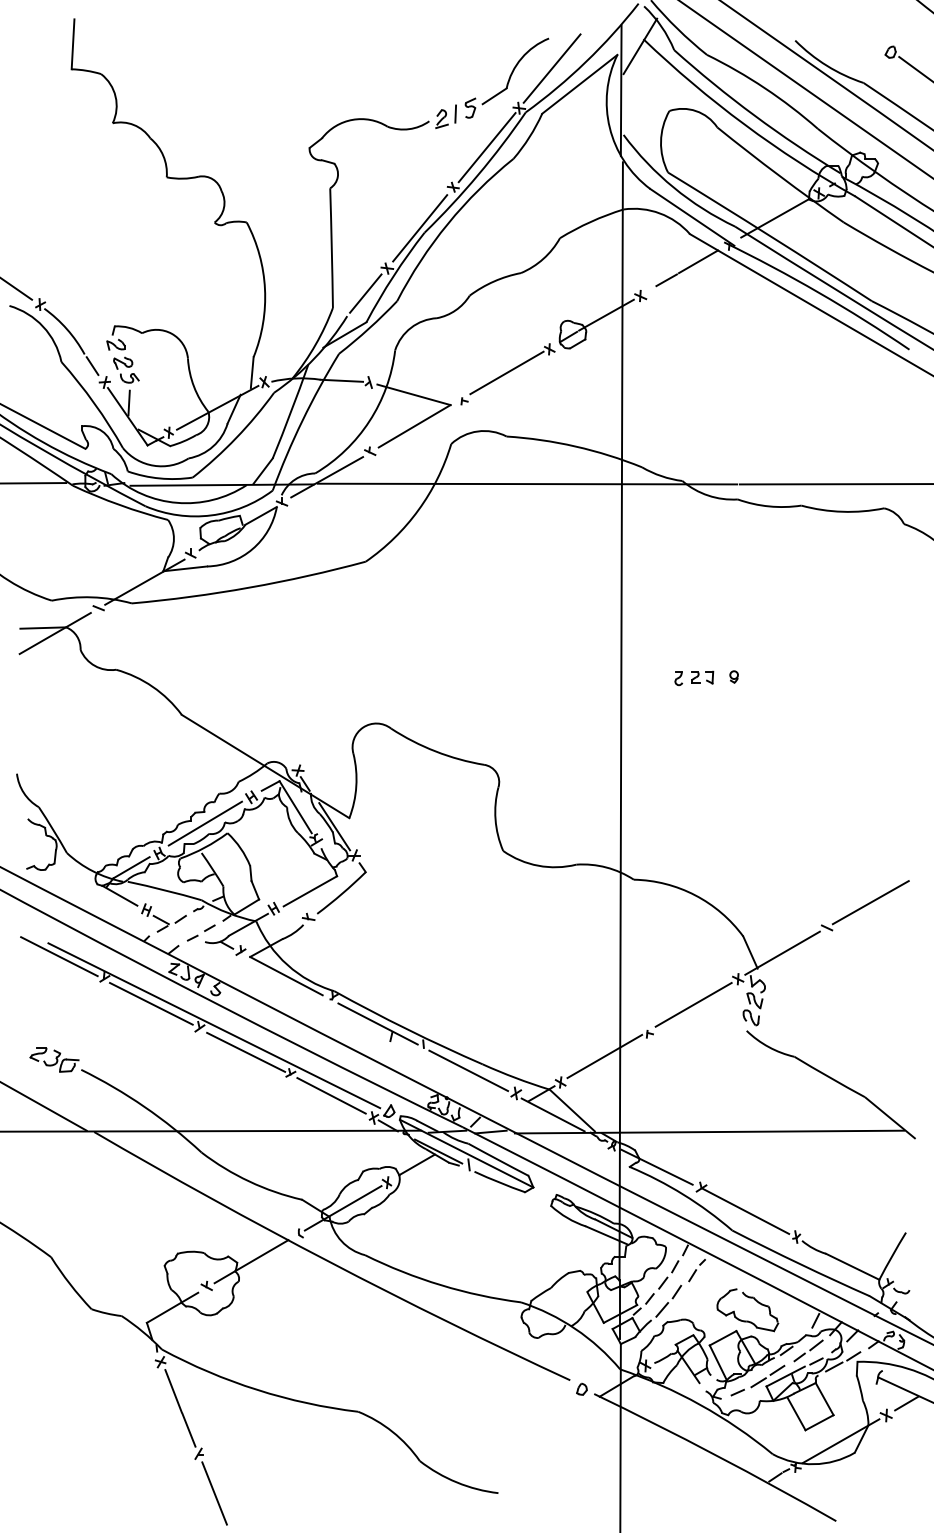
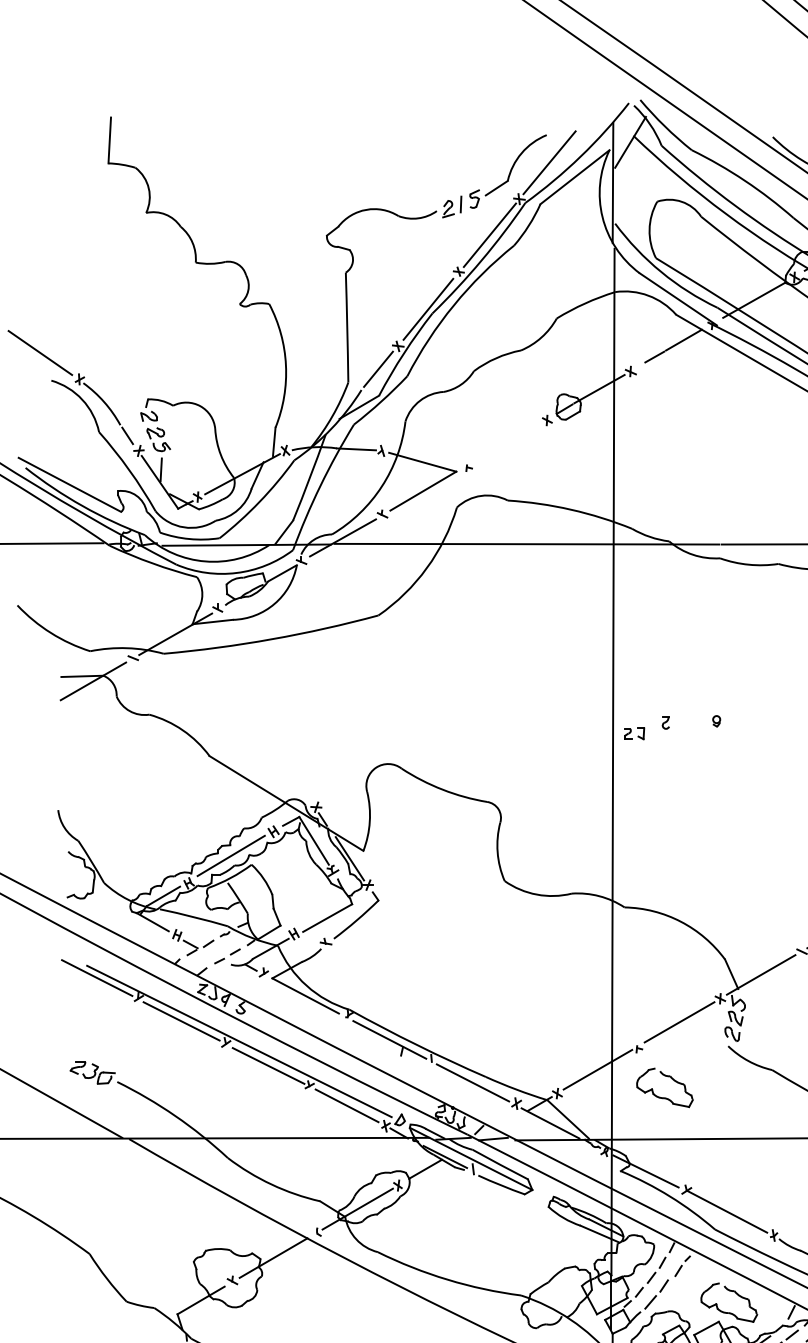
line: (506, 372) -> (507, 441), removed
part: (702, 677) -> (634, 733), moved
part: (677, 1086) -> (664, 1097), added

